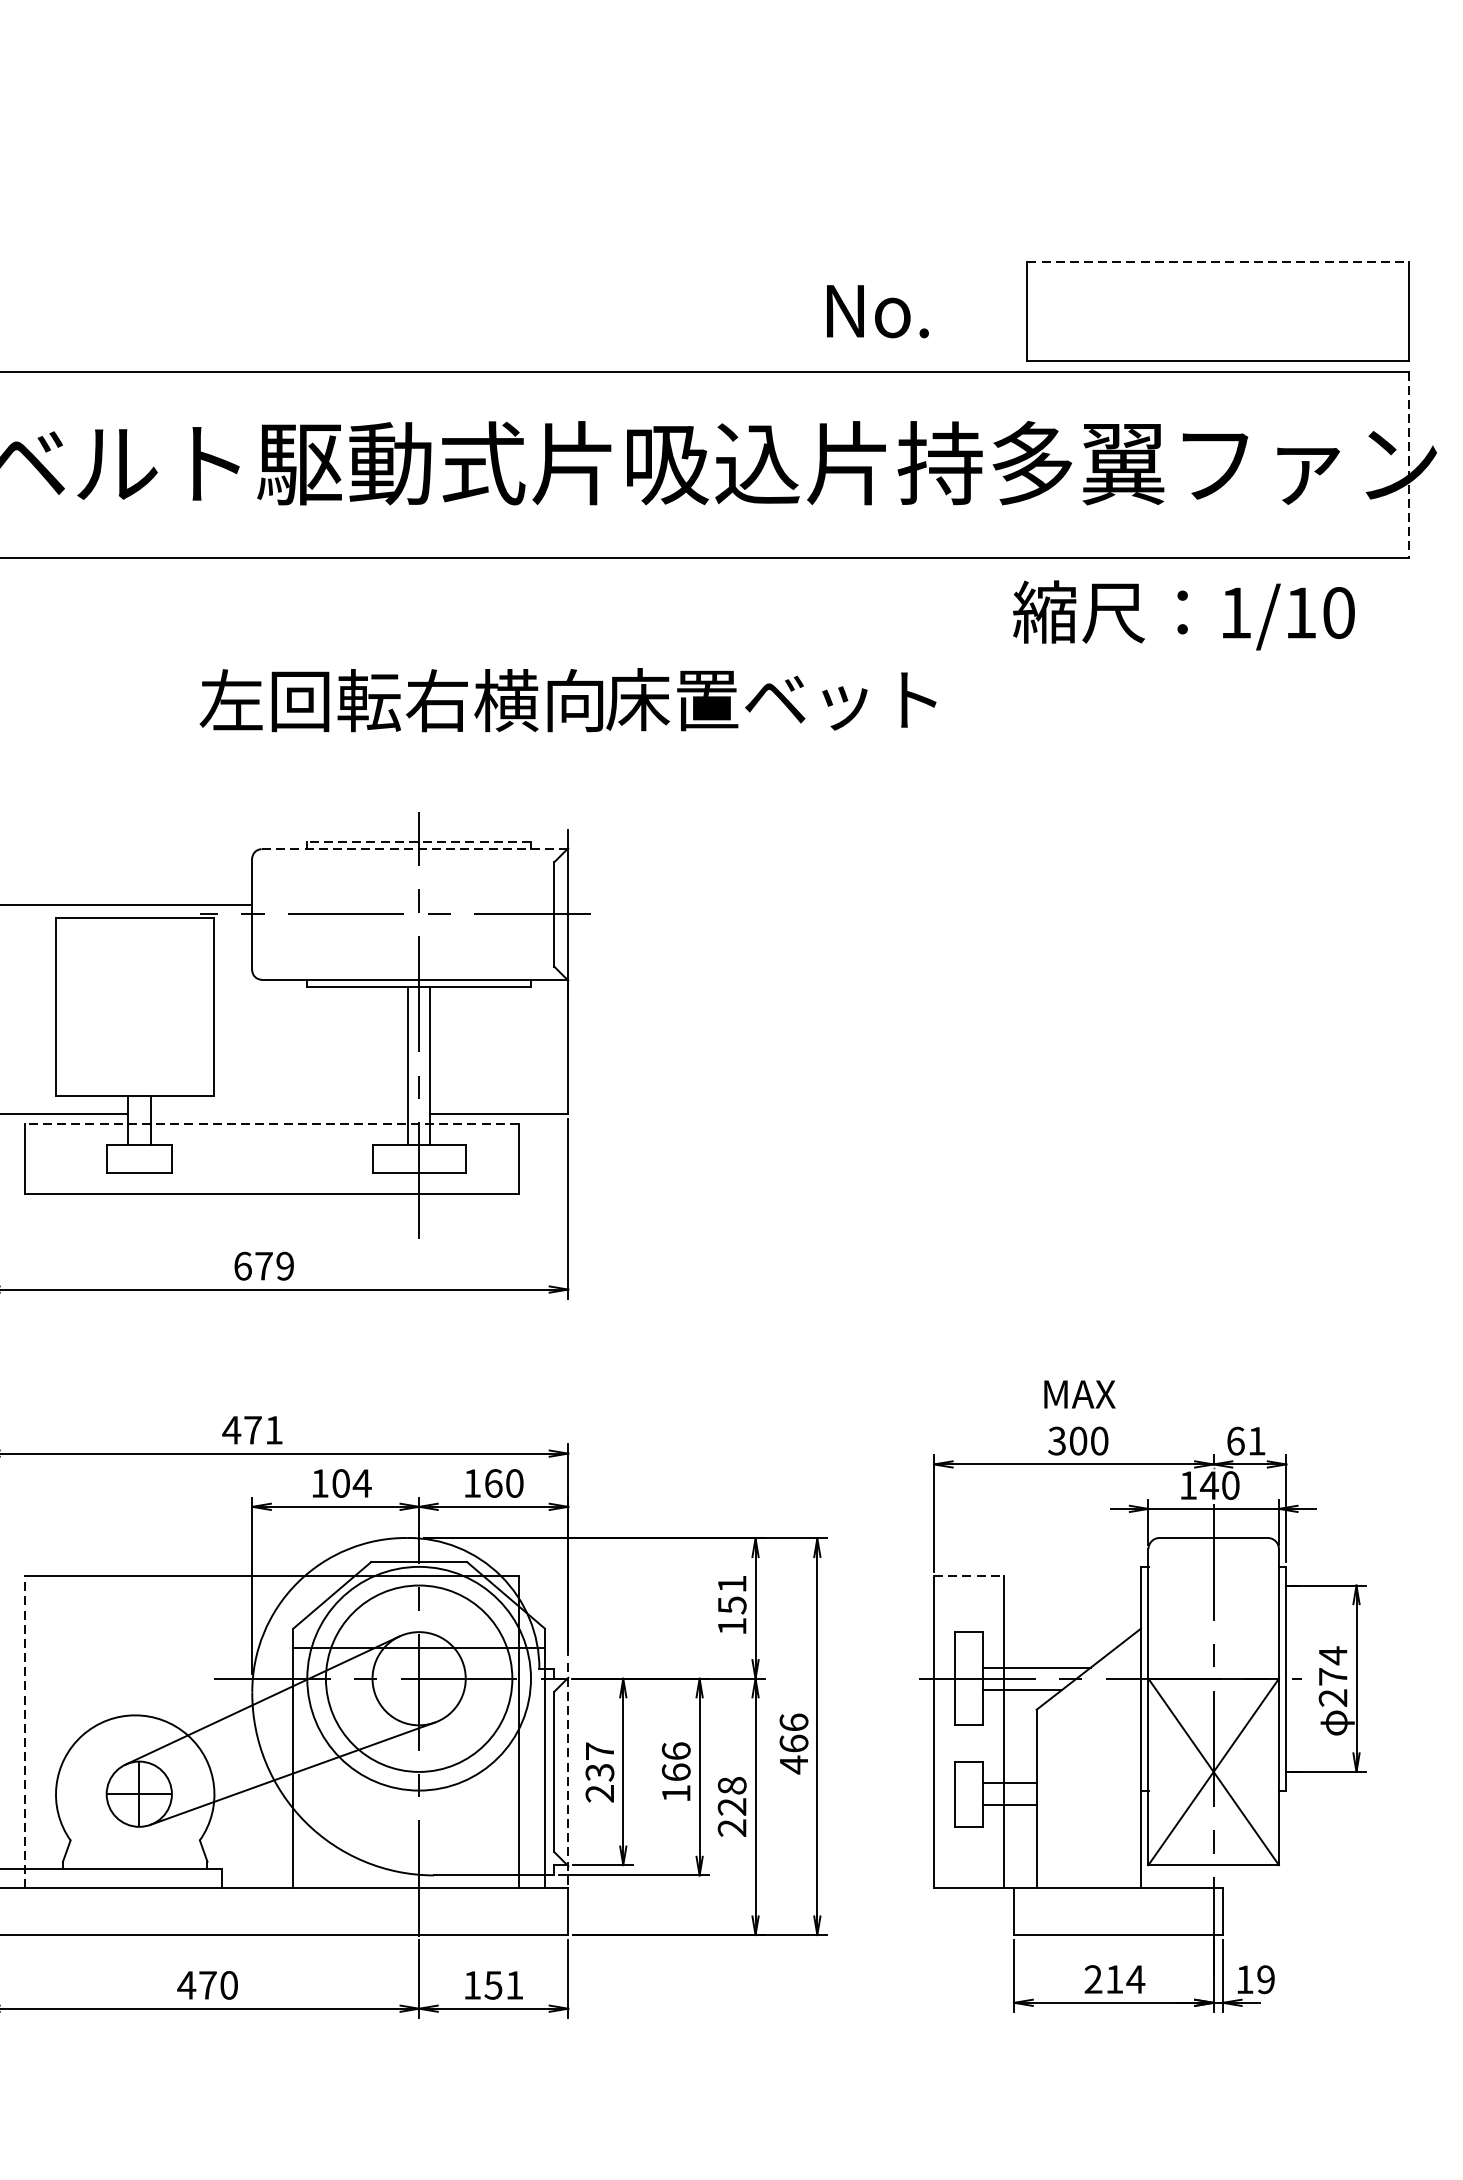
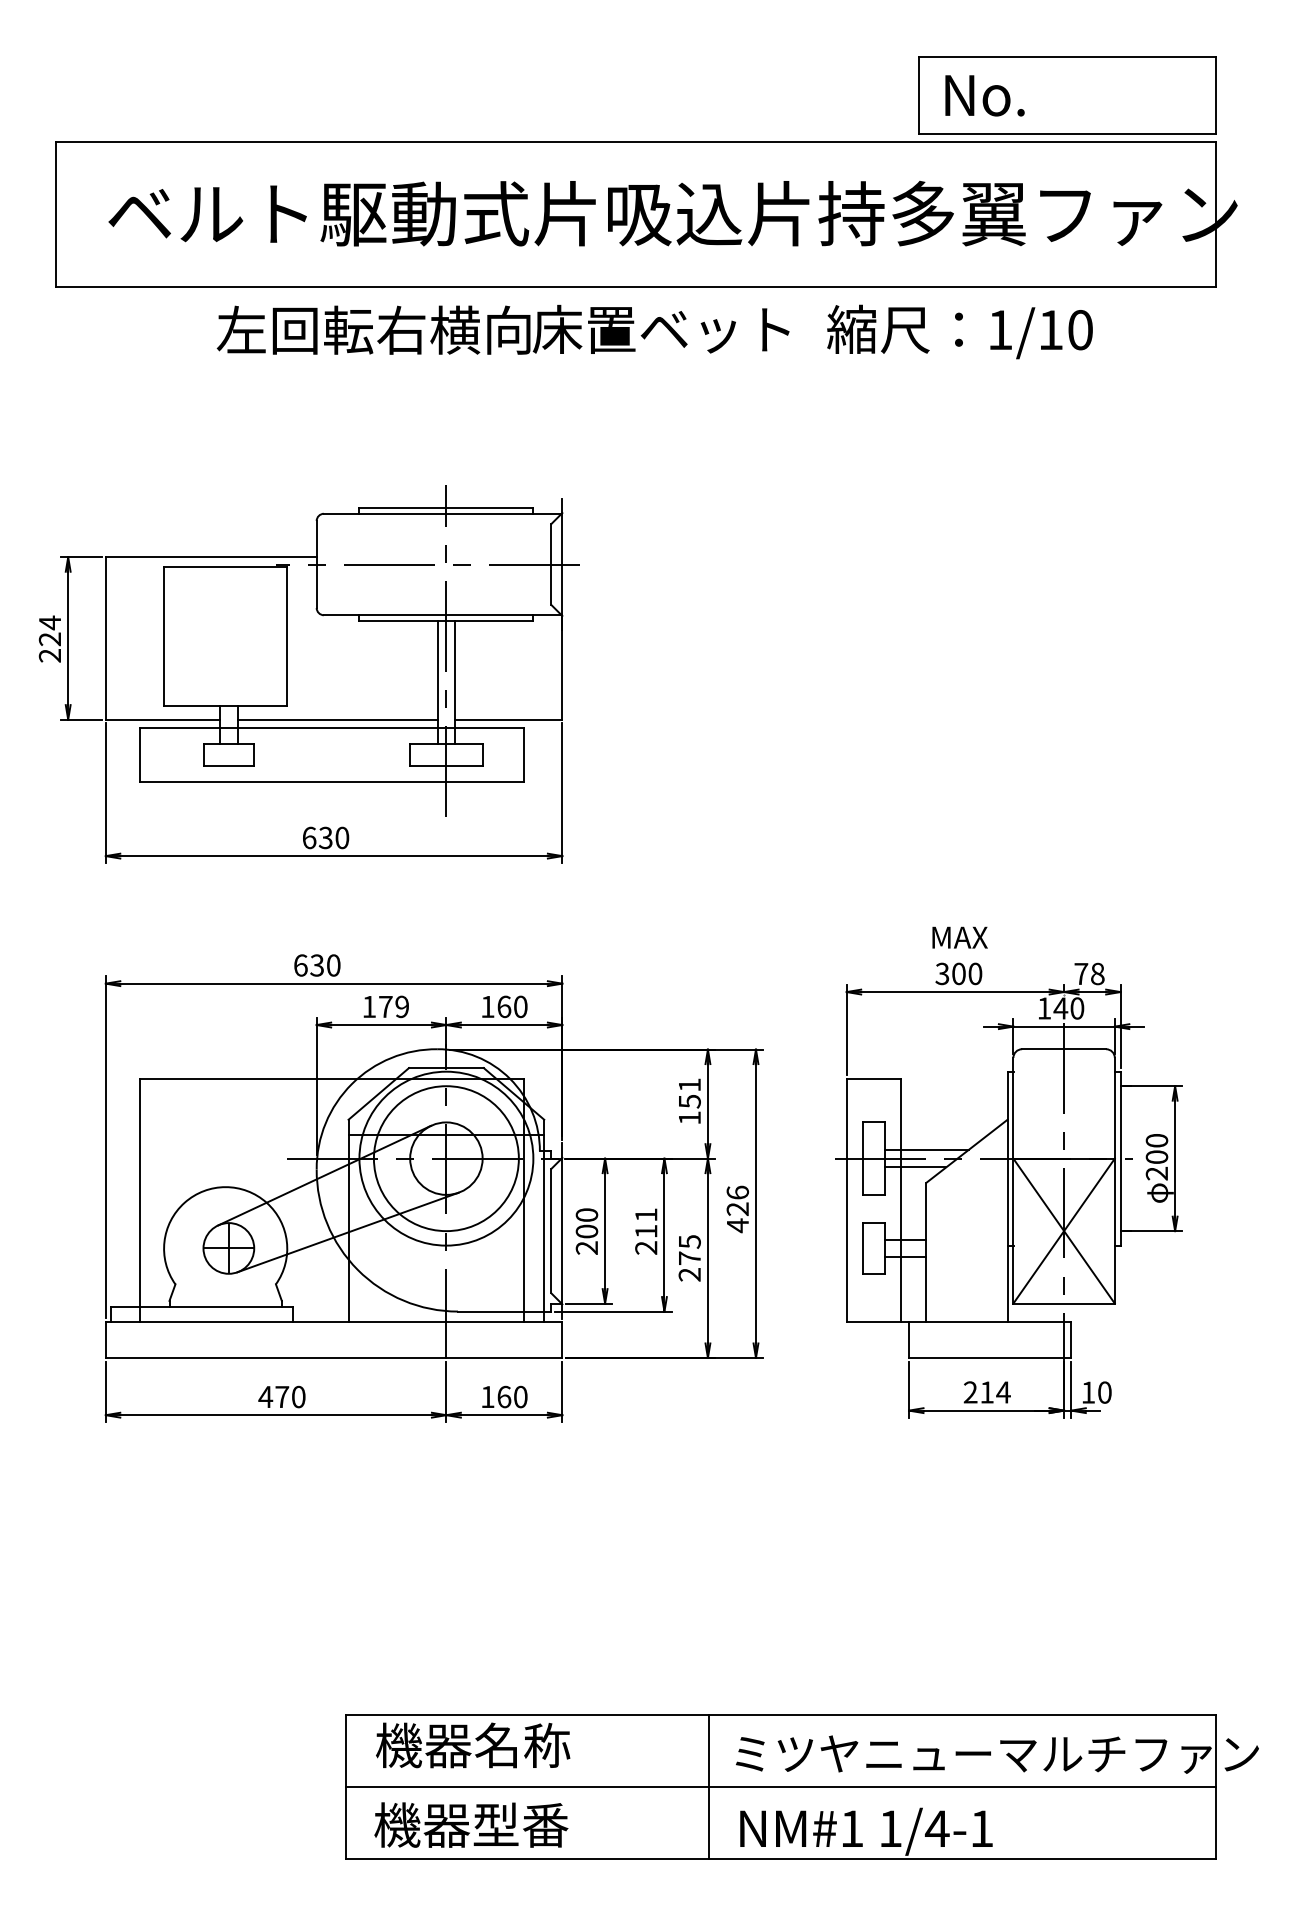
line: (1219, 262) -> (1068, 57), dashed -> solid
text: (877, 311) -> (984, 95), moved
line: (1408, 465) -> (1215, 215), dashed -> solid
text: (1183, 614) -> (959, 331), moved
text: (567, 699) -> (502, 329), moved
line: (419, 841) -> (446, 507), dashed -> solid
line: (414, 848) -> (442, 513), dashed -> solid
line: (279, 1113) -> (337, 719), added
line: (271, 1124) -> (331, 727), dashed -> solid
text: (273, 1265) -> (333, 837), 679 -> 630
text: (252, 1430) -> (316, 965), 471 -> 630
text: (1246, 1440) -> (1089, 973), 61 -> 78
text: (352, 1483) -> (394, 1006), 104 -> 179
line: (969, 1575) -> (874, 1078), dashed -> solid
text: (1332, 1665) -> (1156, 1148), 274 -> 200
line: (24, 1731) -> (139, 1199), dashed -> solid
text: (793, 1742) -> (737, 1208), 466 -> 426
text: (599, 1762) -> (586, 1223), 237 -> 200
line: (568, 1772) -> (562, 1231), dashed -> solid
text: (676, 1772) -> (646, 1231), 166 -> 211
text: (731, 1796) -> (689, 1250), 228 -> 275
text: (1265, 1979) -> (1104, 1392), 19 -> 10
text: (504, 1984) -> (512, 1396), 151 -> 160

